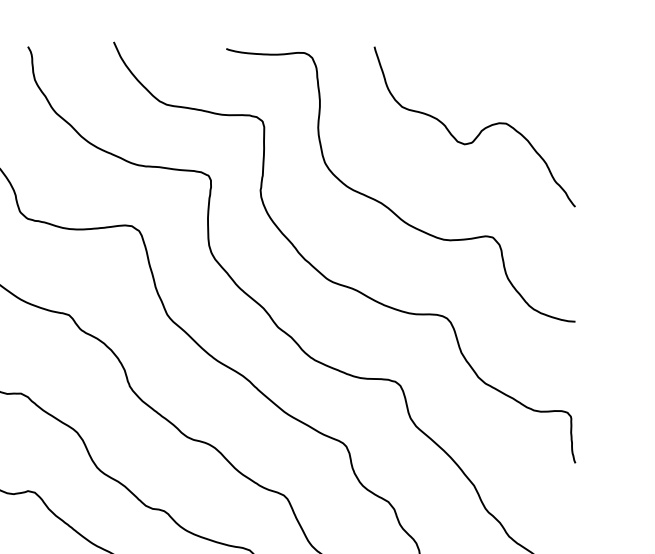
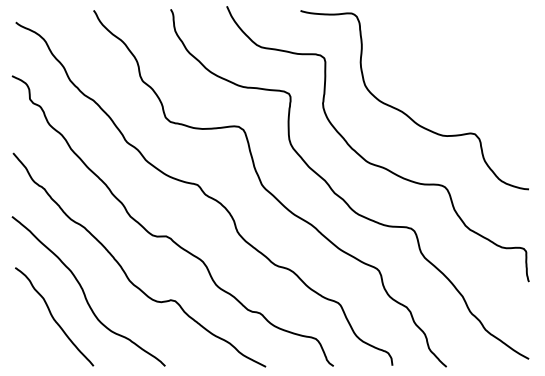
curve: (479, 130) -> (466, 64), removed

